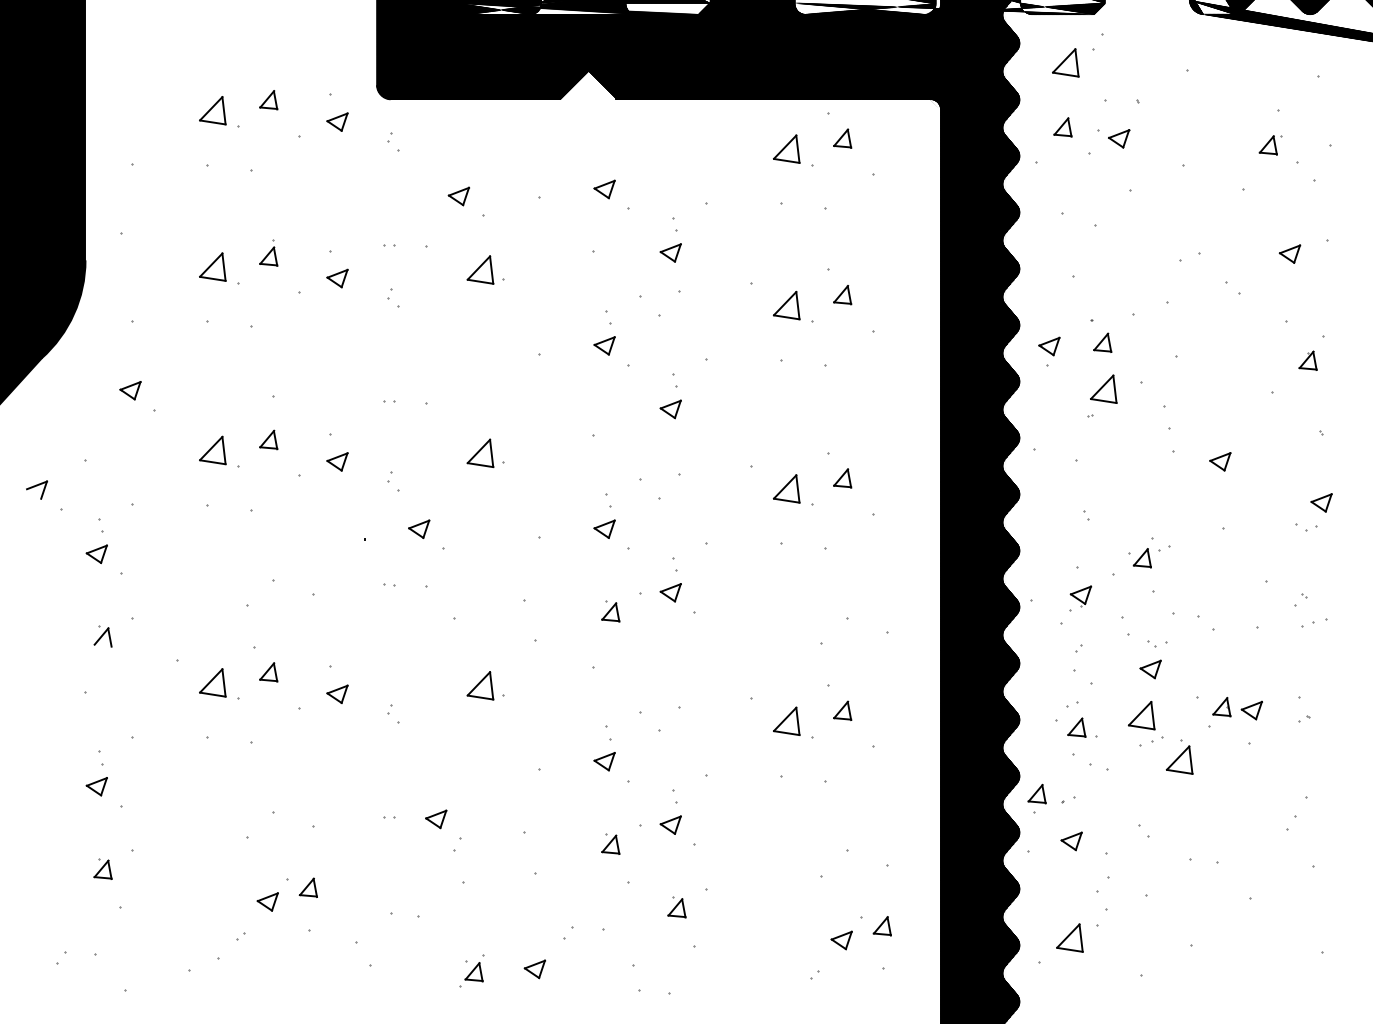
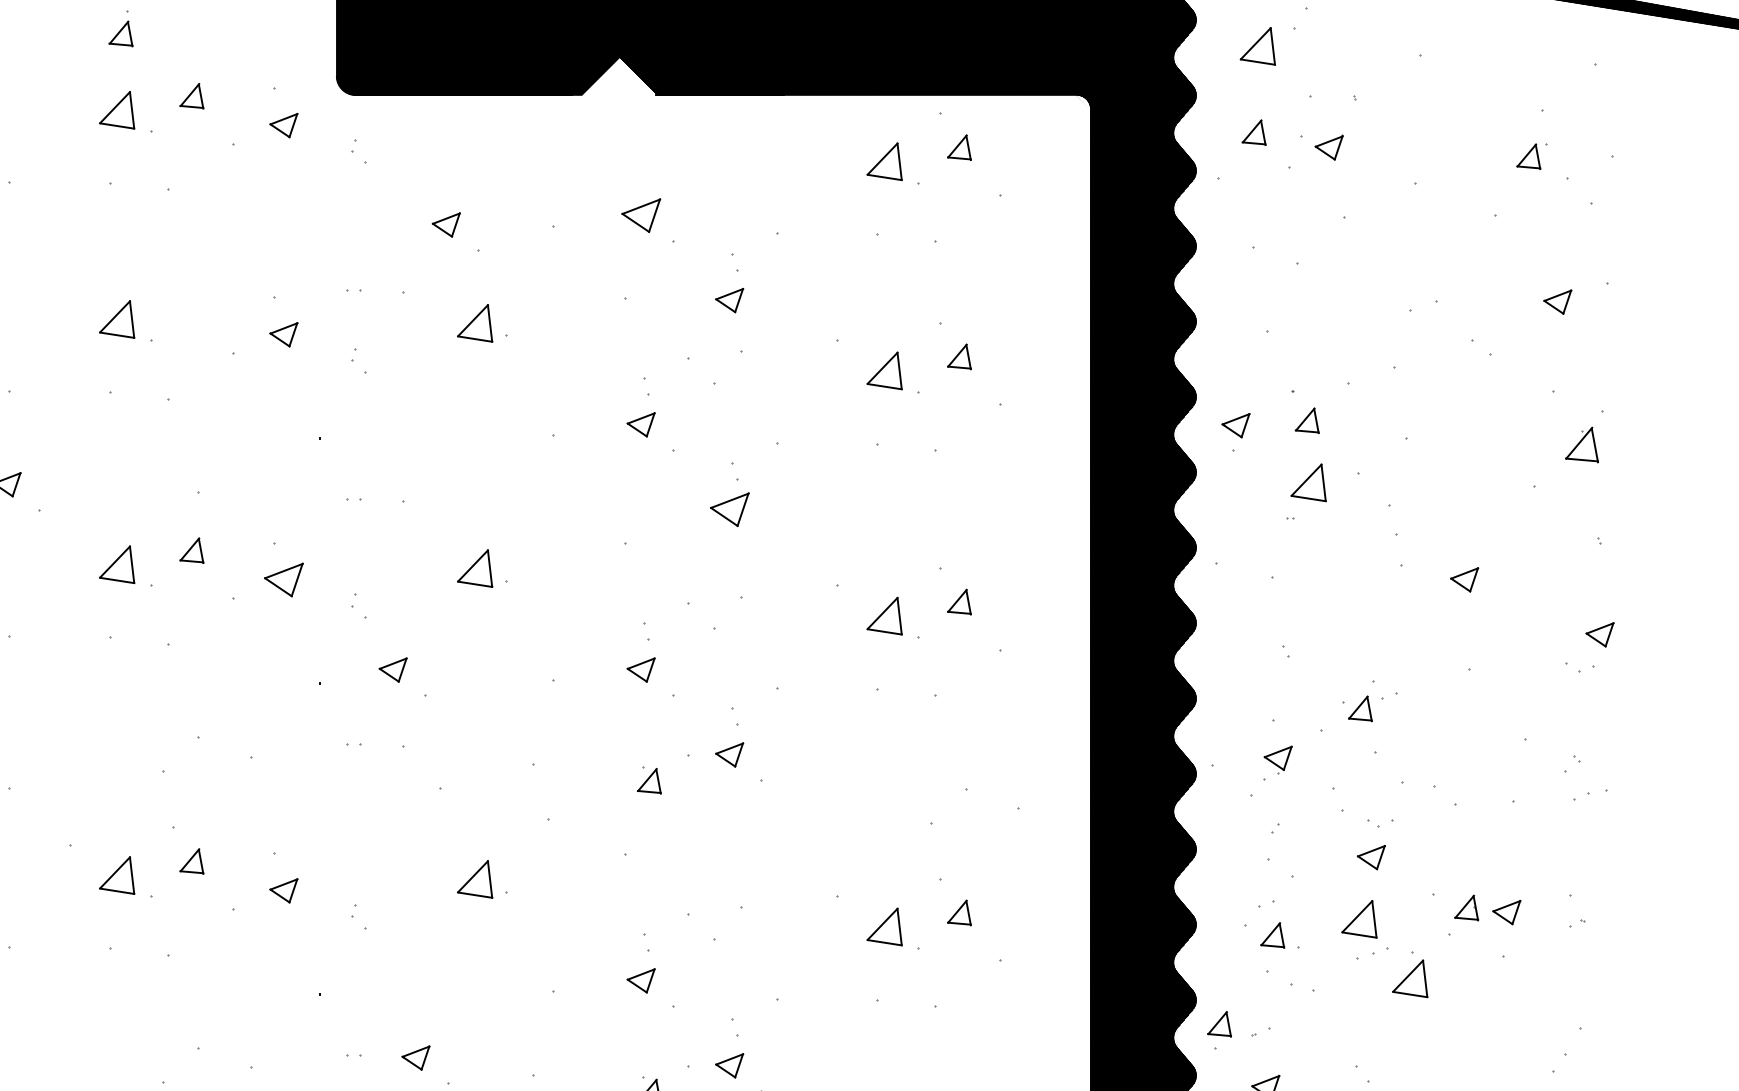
part: (604, 189) -> (640, 215), size x1.4
part: (268, 252) -> (120, 28), moved
part: (1307, 360) -> (1581, 444), size x1.4
part: (670, 409) -> (729, 509), size x1.4
part: (337, 461) -> (283, 579), size x1.4

